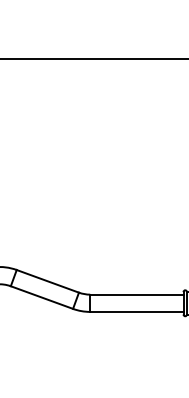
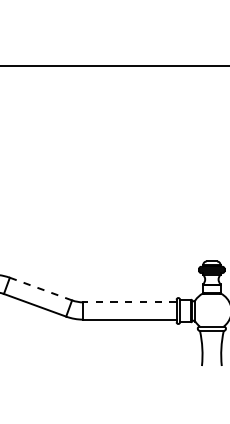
line: (47, 280) -> (40, 288), solid -> dashed
line: (136, 294) -> (129, 302), solid -> dashed

